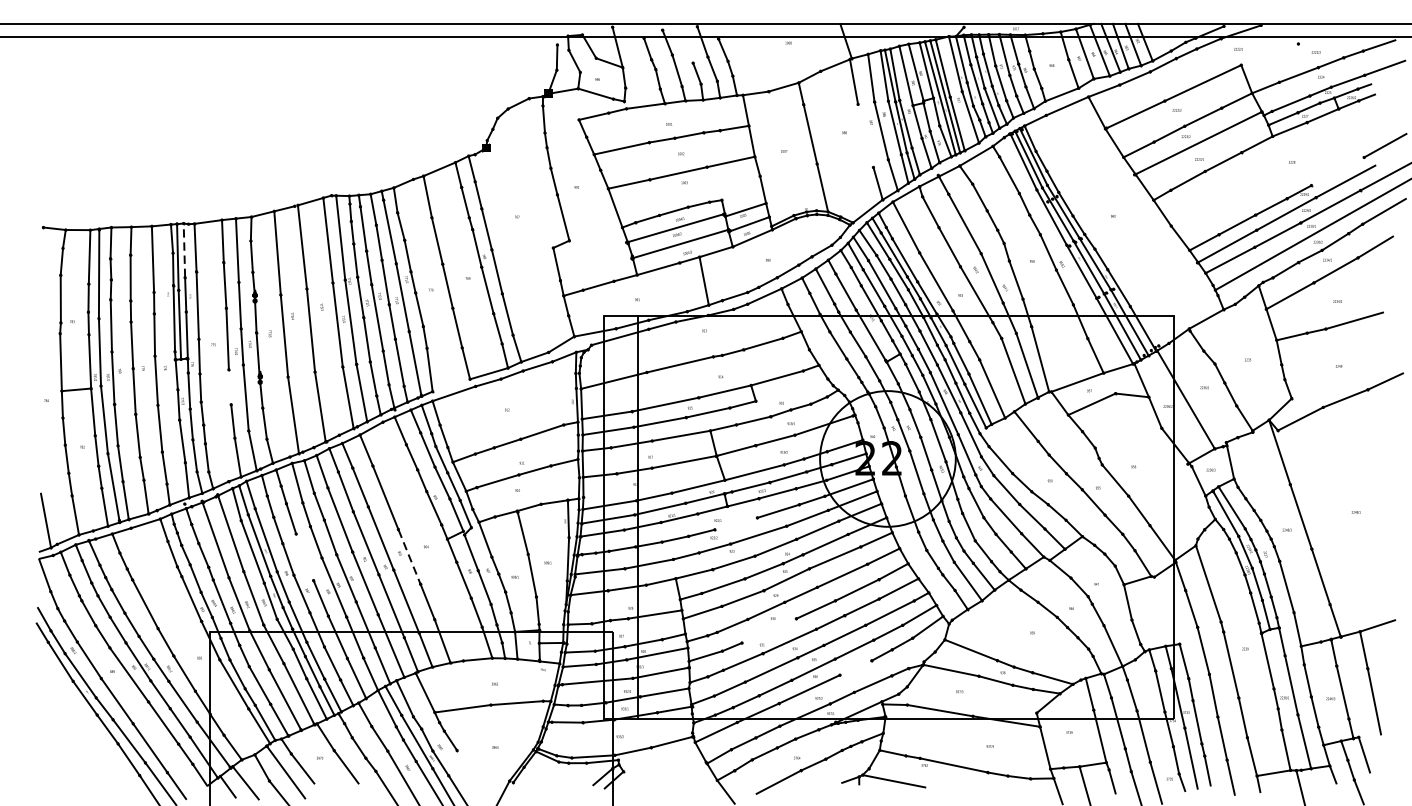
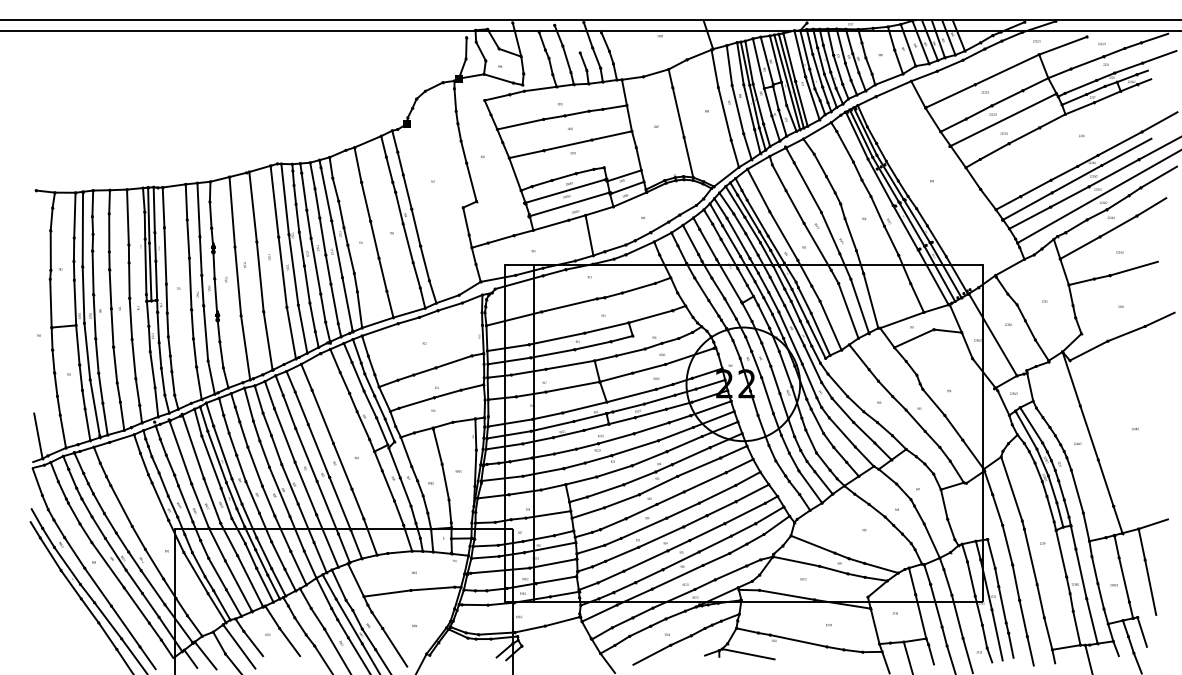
line: (1269, 54) -> (1062, 45), added
line: (865, 135) -> (724, 113), added
line: (1337, 171) -> (1119, 143), added
line: (184, 250) -> (154, 209), dashed -> solid
line: (451, 385) -> (377, 322), added
line: (230, 387) -> (192, 324), added
line: (735, 523) -> (615, 438), added
line: (305, 557) -> (255, 466), added
line: (409, 557) -> (342, 466), dashed -> solid
line: (768, 631) -> (643, 528), added
line: (855, 668) -> (716, 559), added
line: (471, 773) -> (394, 647), added

